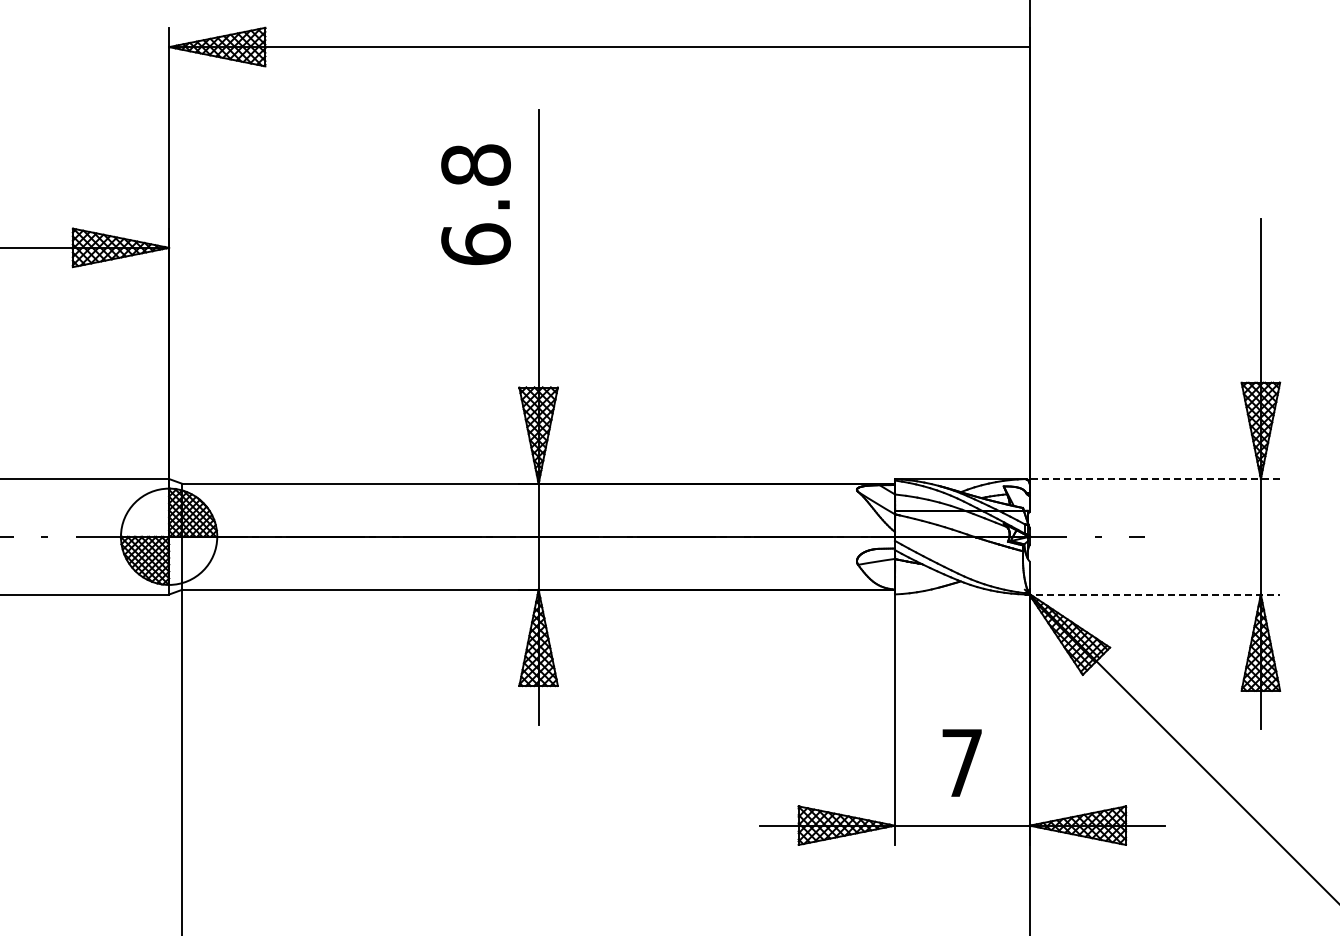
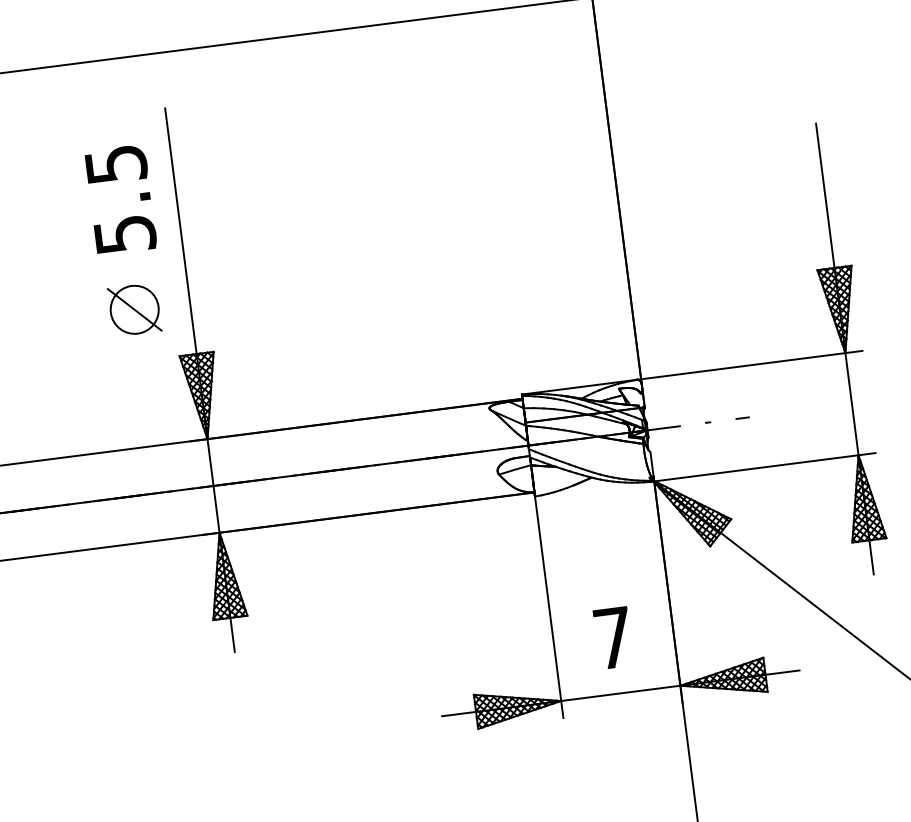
text: (475, 204) -> (120, 199), 6.8 -> 5.5
part: (476, 329) -> (135, 309), added
line: (1152, 479) -> (749, 365), dashed -> solid
line: (1152, 594) -> (762, 467), dashed -> solid

